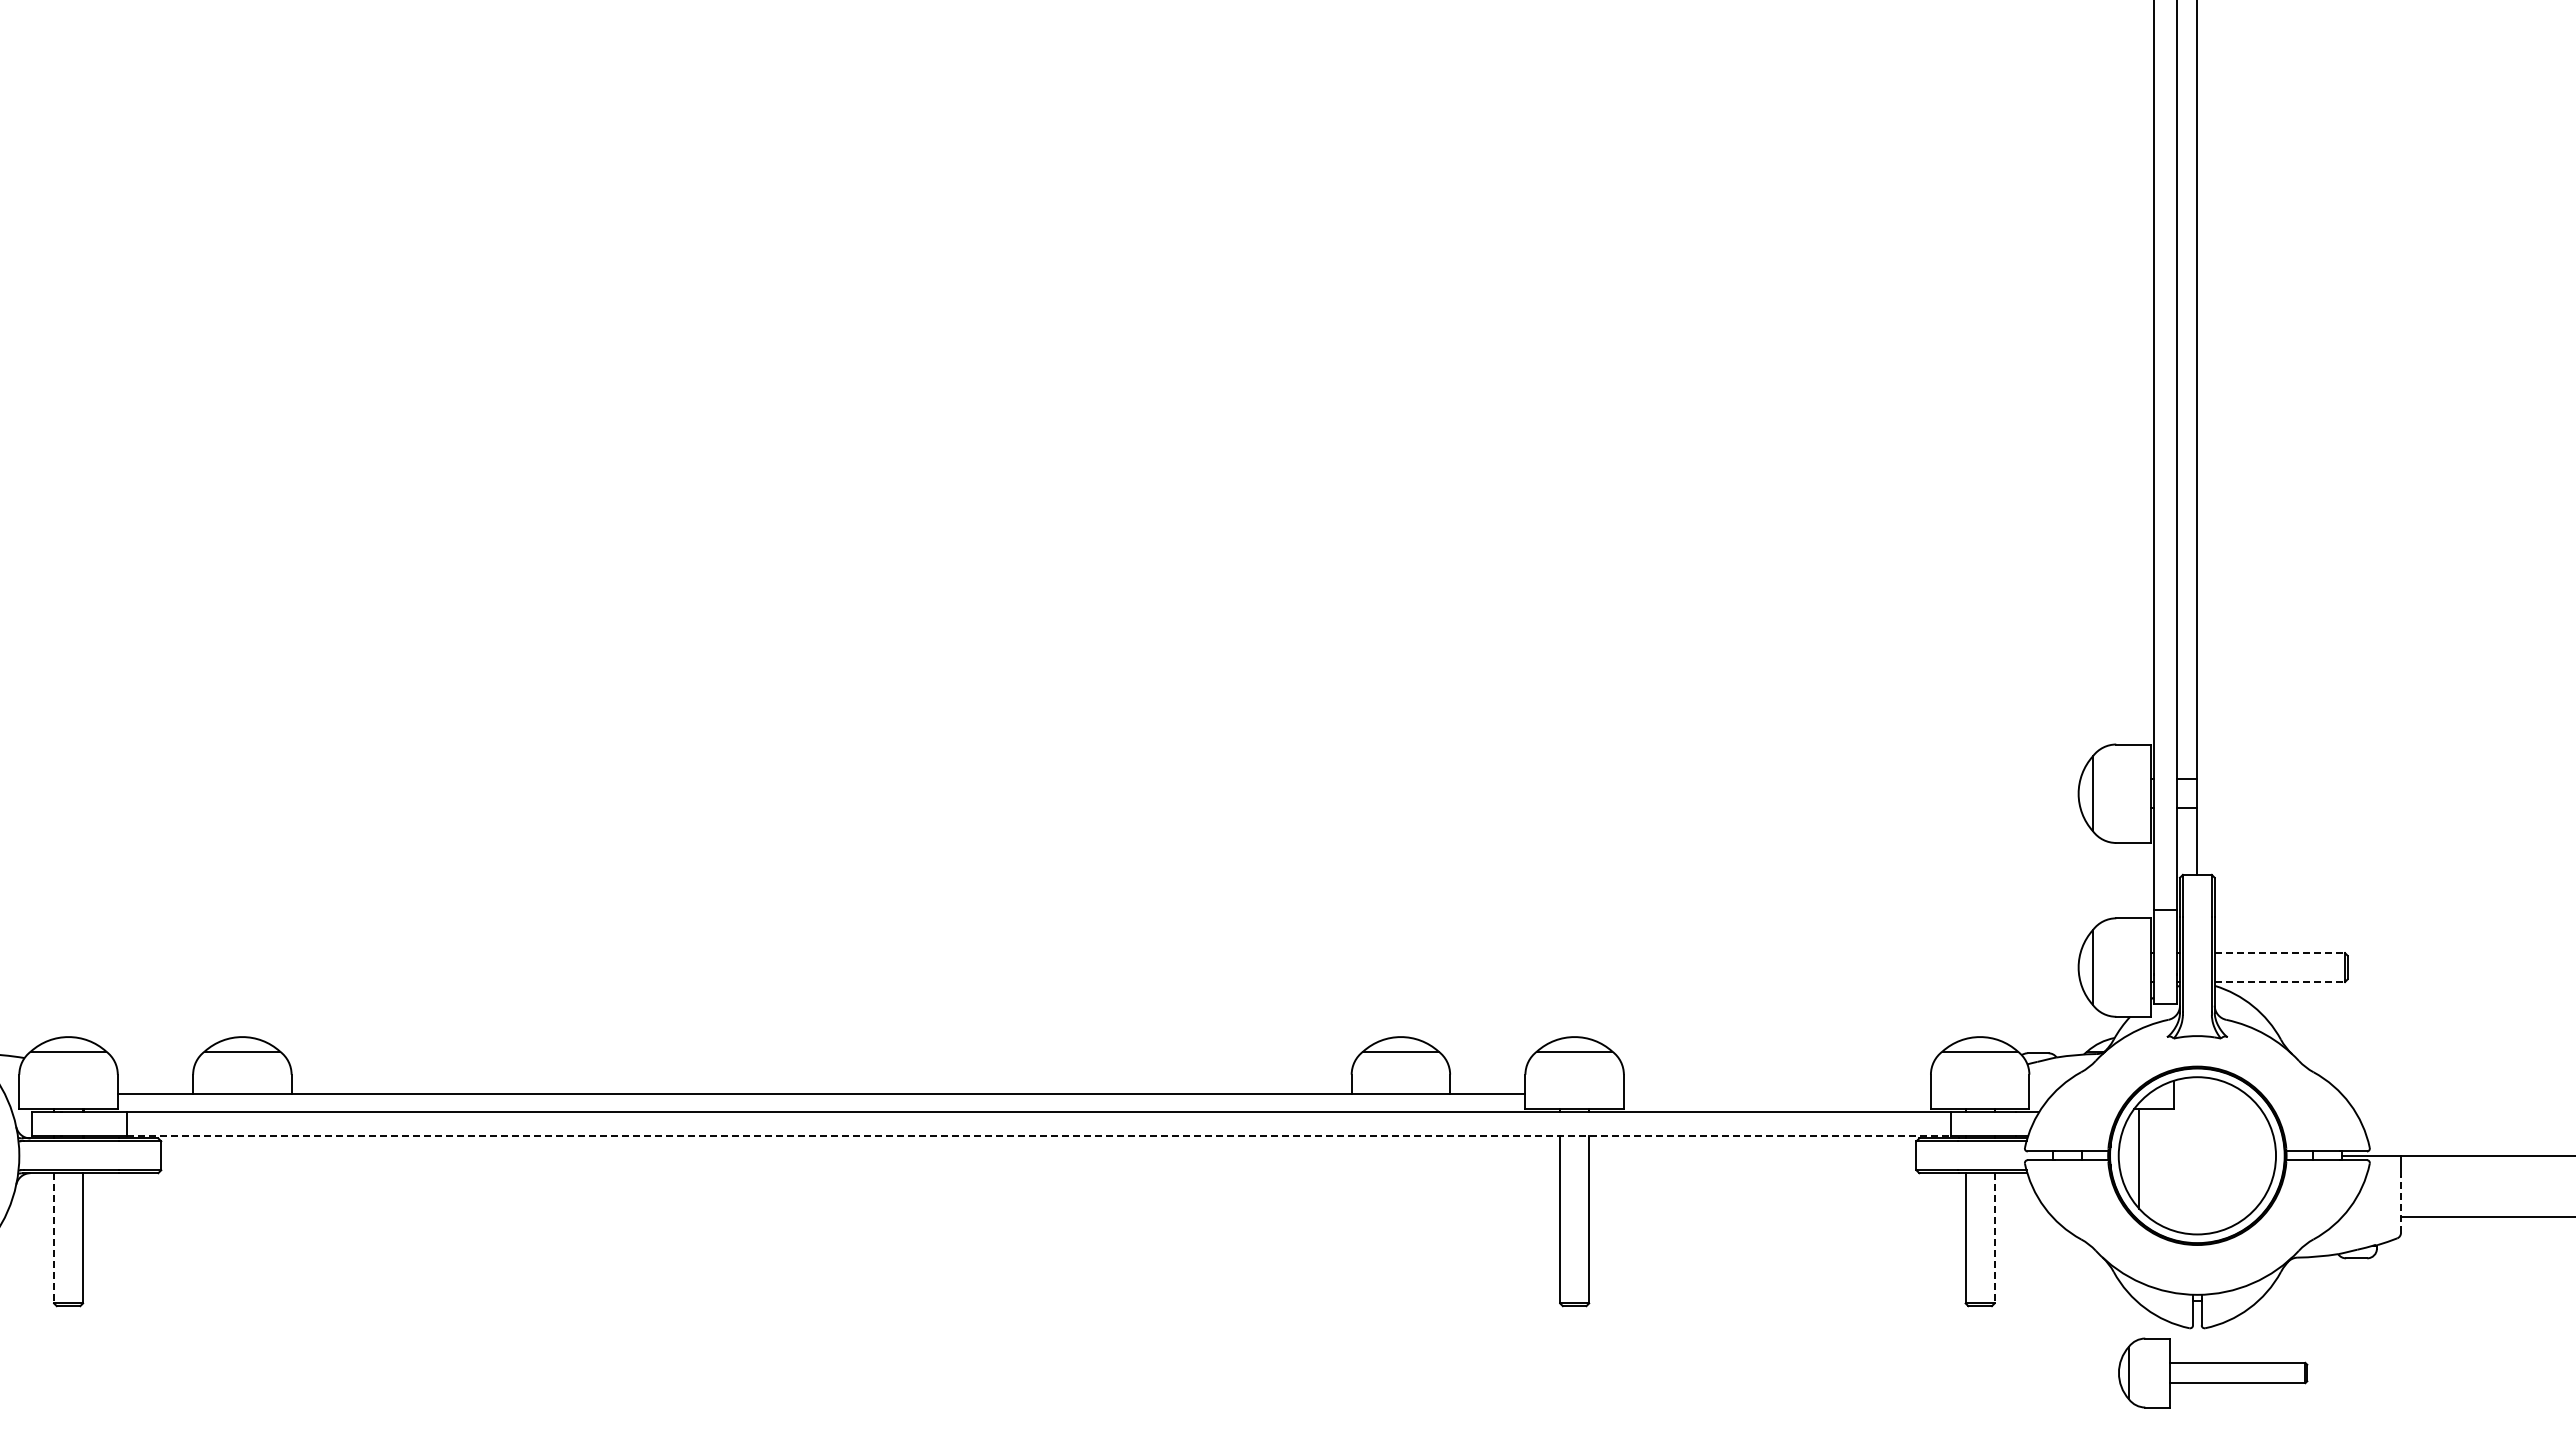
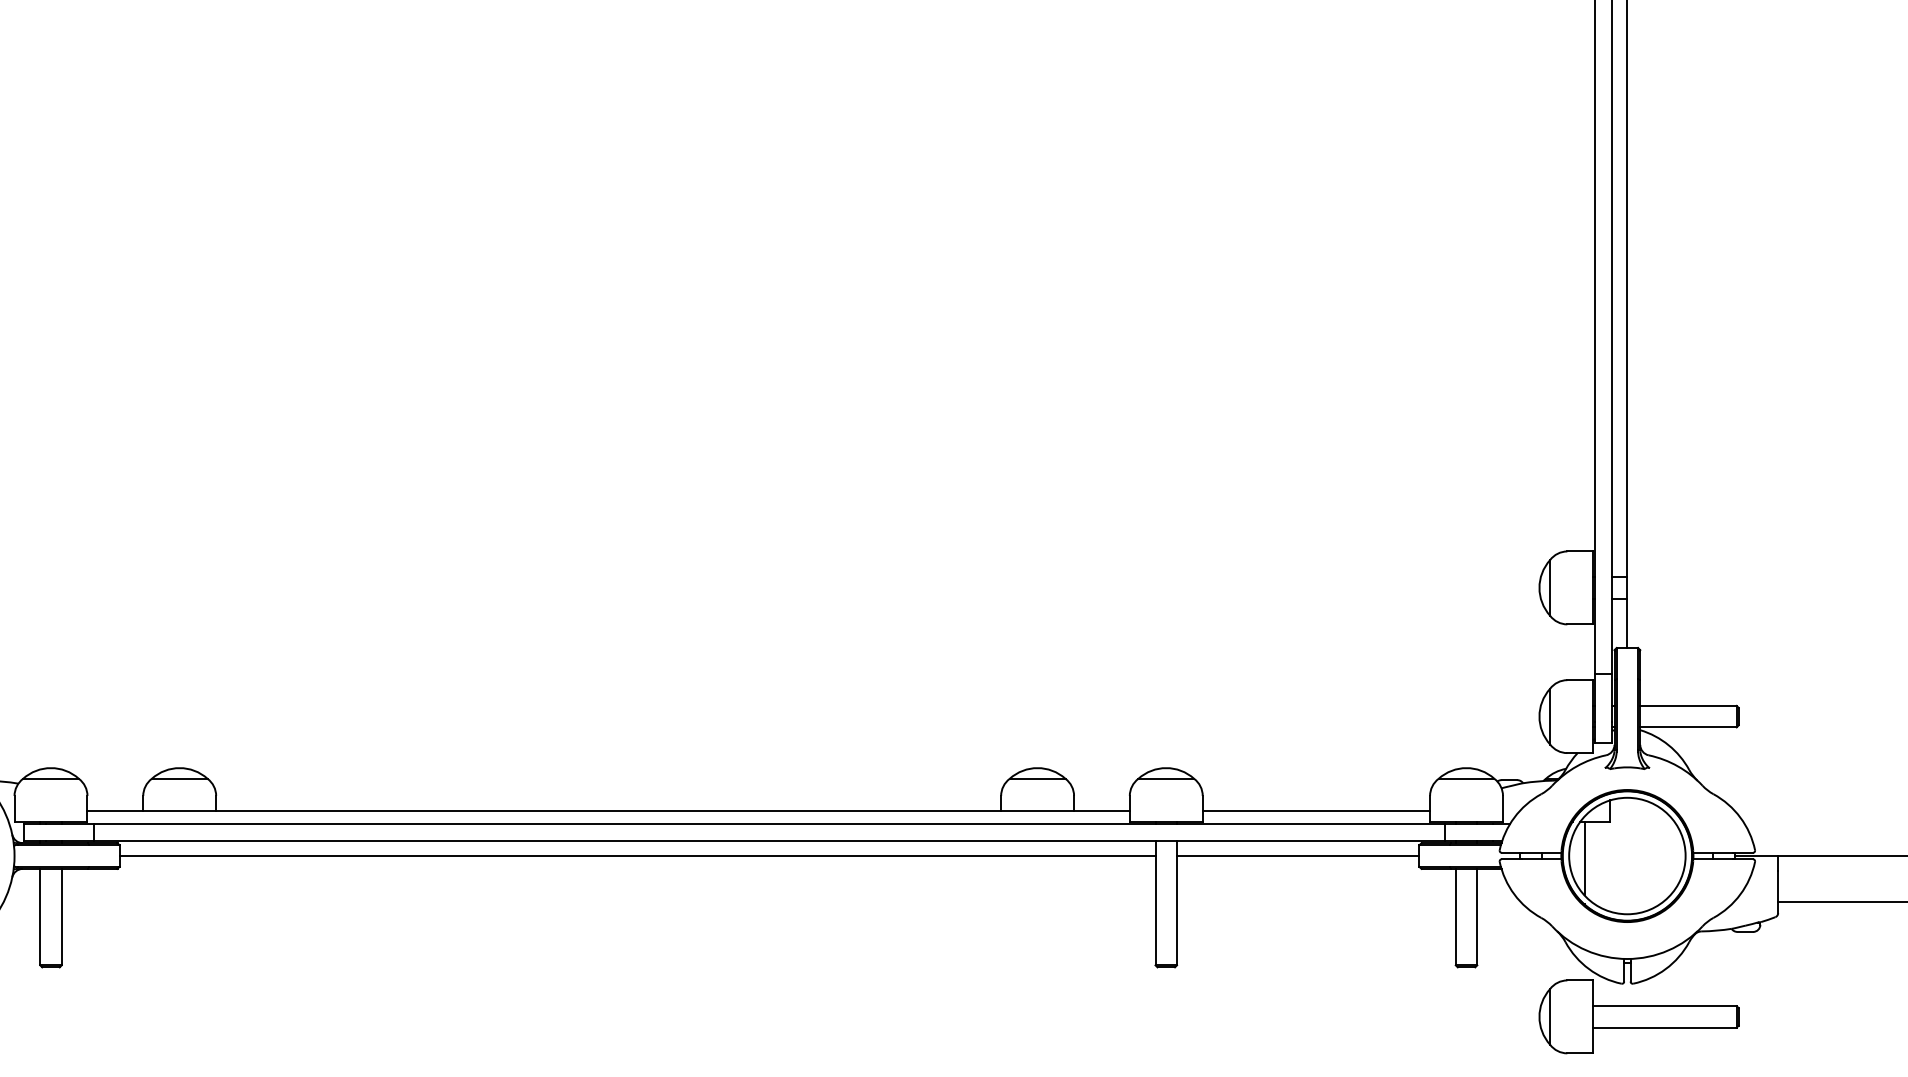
line: (2280, 953) -> (1688, 706), dashed -> solid
line: (2280, 982) -> (1688, 727), dashed -> solid
line: (1776, 1094) -> (1315, 810), added
line: (1039, 1135) -> (769, 840), dashed -> solid
line: (860, 1155) -> (637, 855), added
line: (1752, 1155) -> (1297, 855), added
line: (2400, 1204) -> (1777, 892), dashed -> solid
line: (54, 1238) -> (40, 917), dashed -> solid
line: (1994, 1238) -> (1477, 917), dashed -> solid
part: (2212, 1372) -> (1638, 1016), size x1.43

